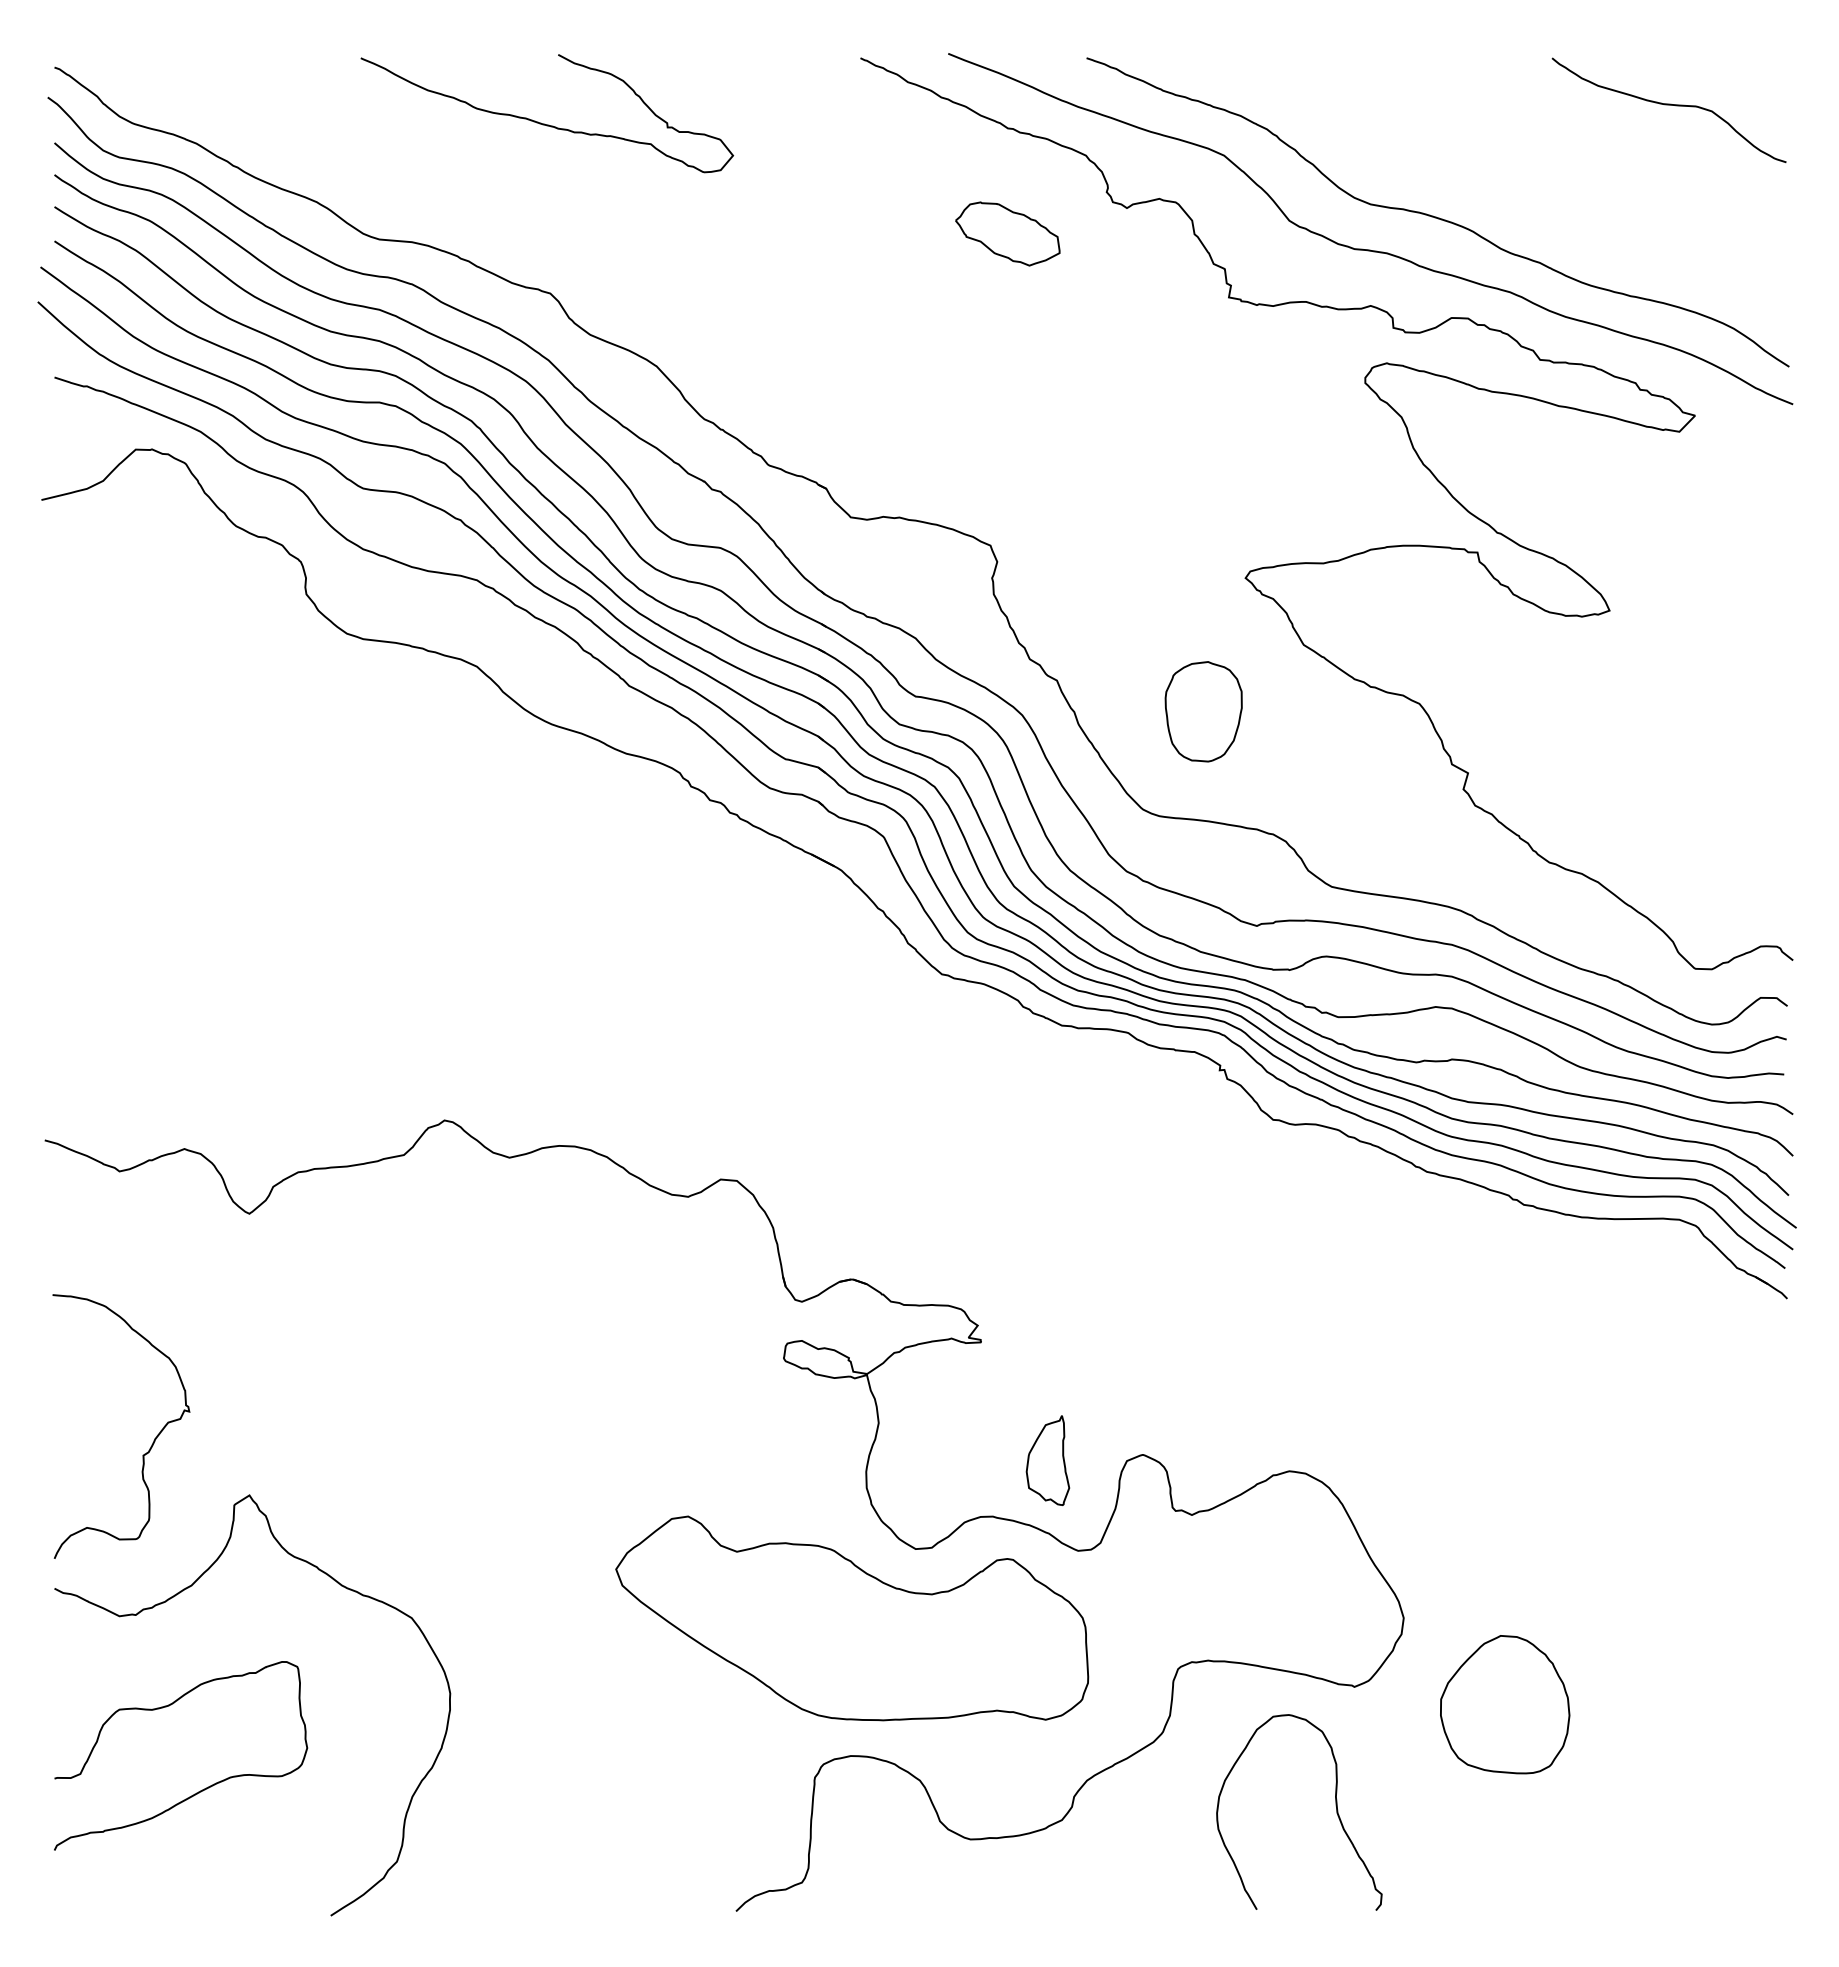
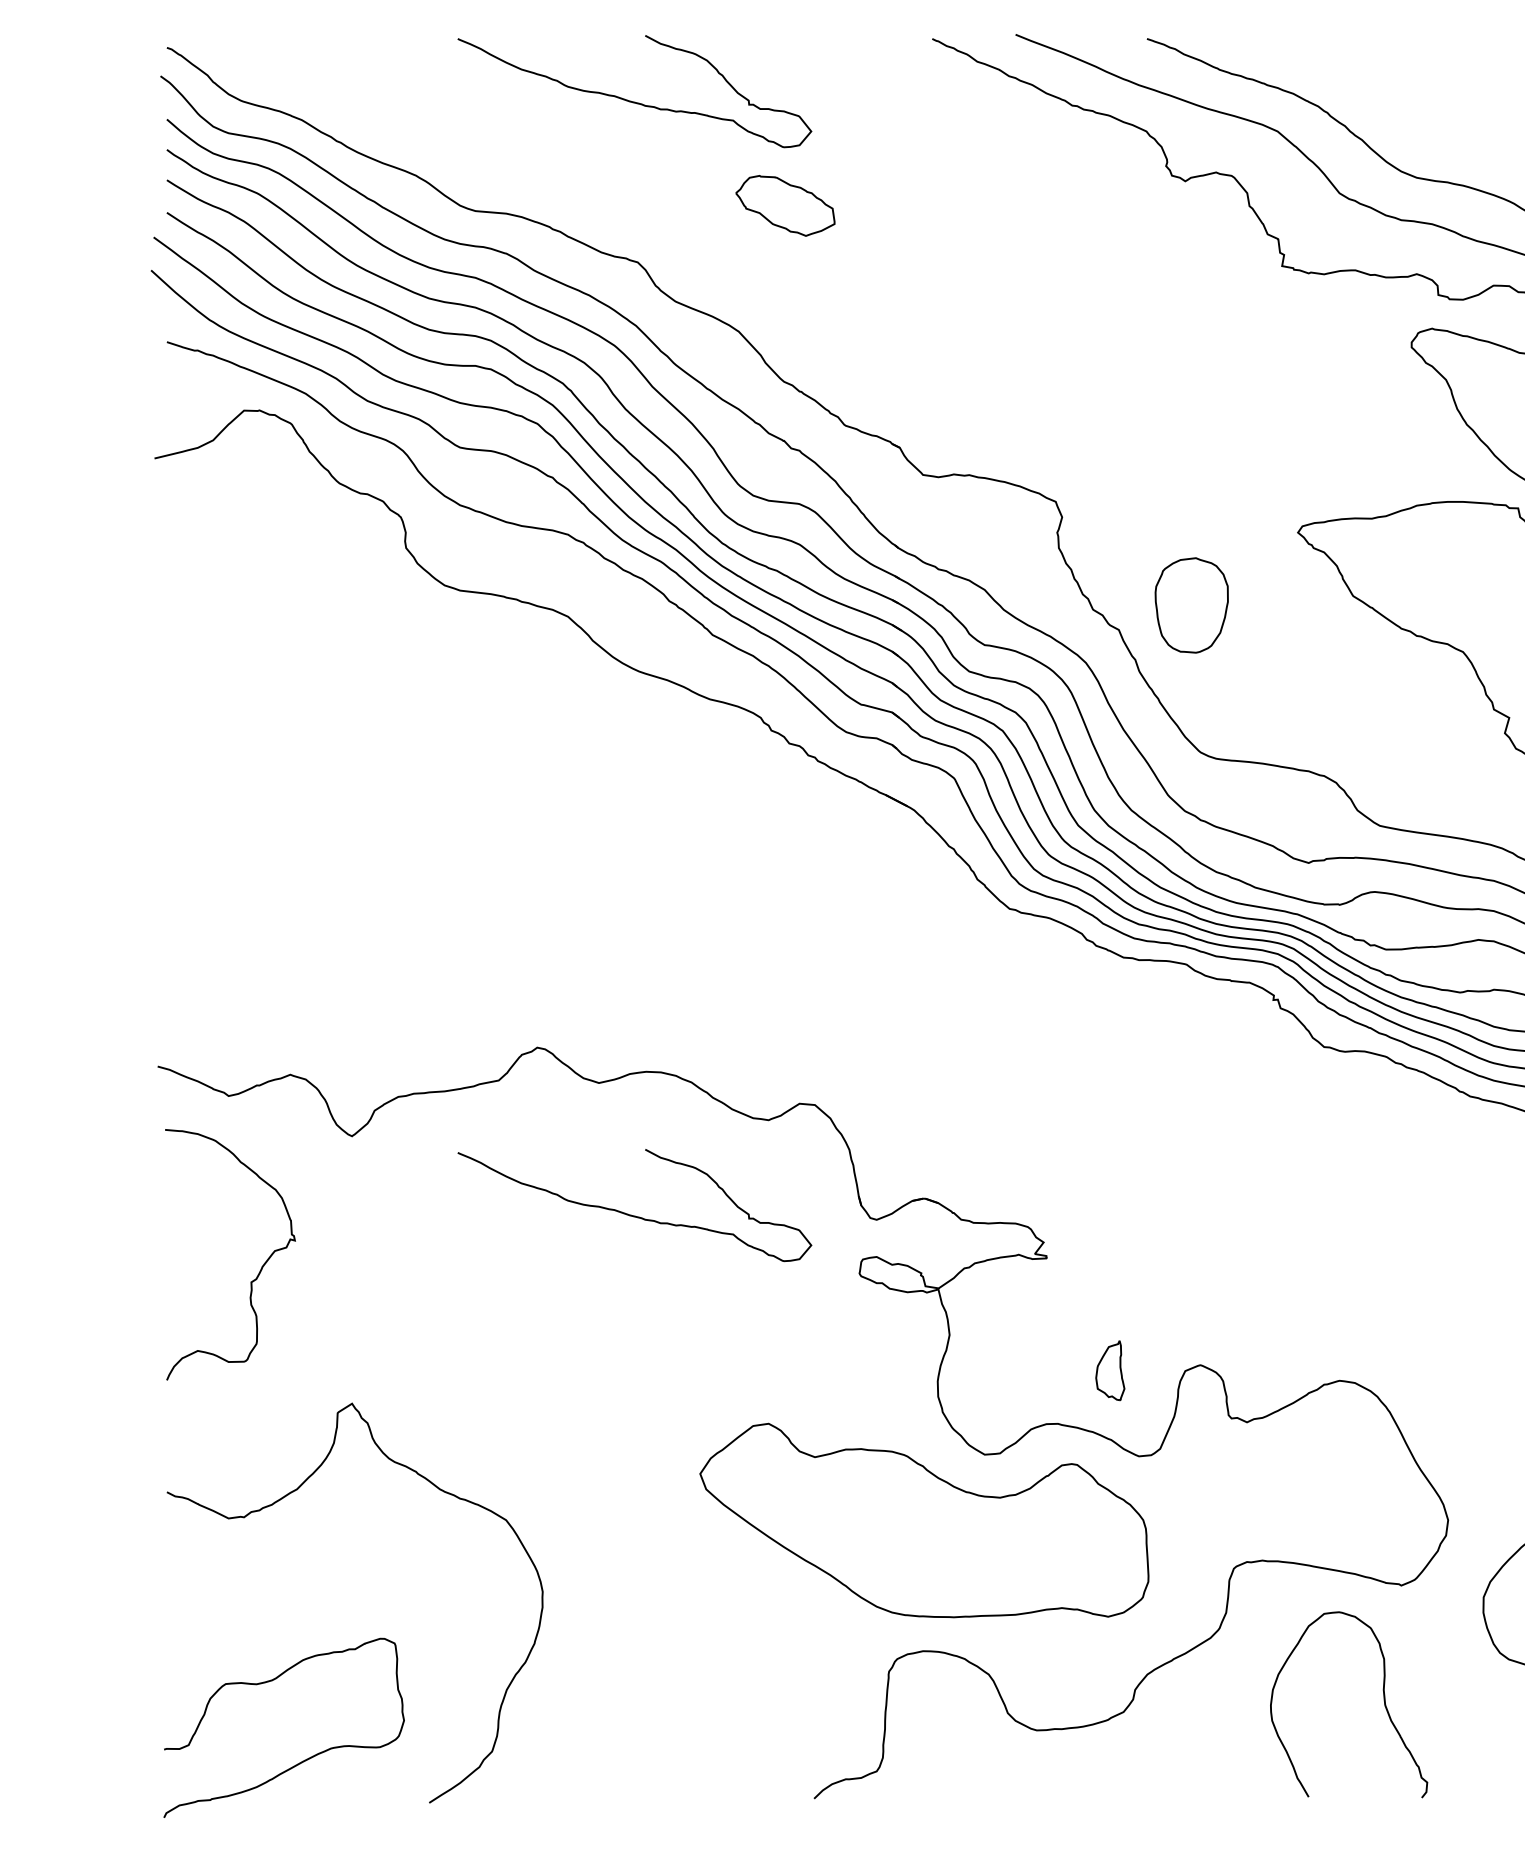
part: (1007, 233) -> (785, 205), moved
part: (1203, 711) -> (1191, 605), moved
curve: (544, 1296) -> (632, 1214), added
curve: (152, 1442) -> (259, 1269), moved
part: (1047, 1460) -> (1109, 1370), size x0.7
curve: (198, 1791) -> (300, 1761), moved

